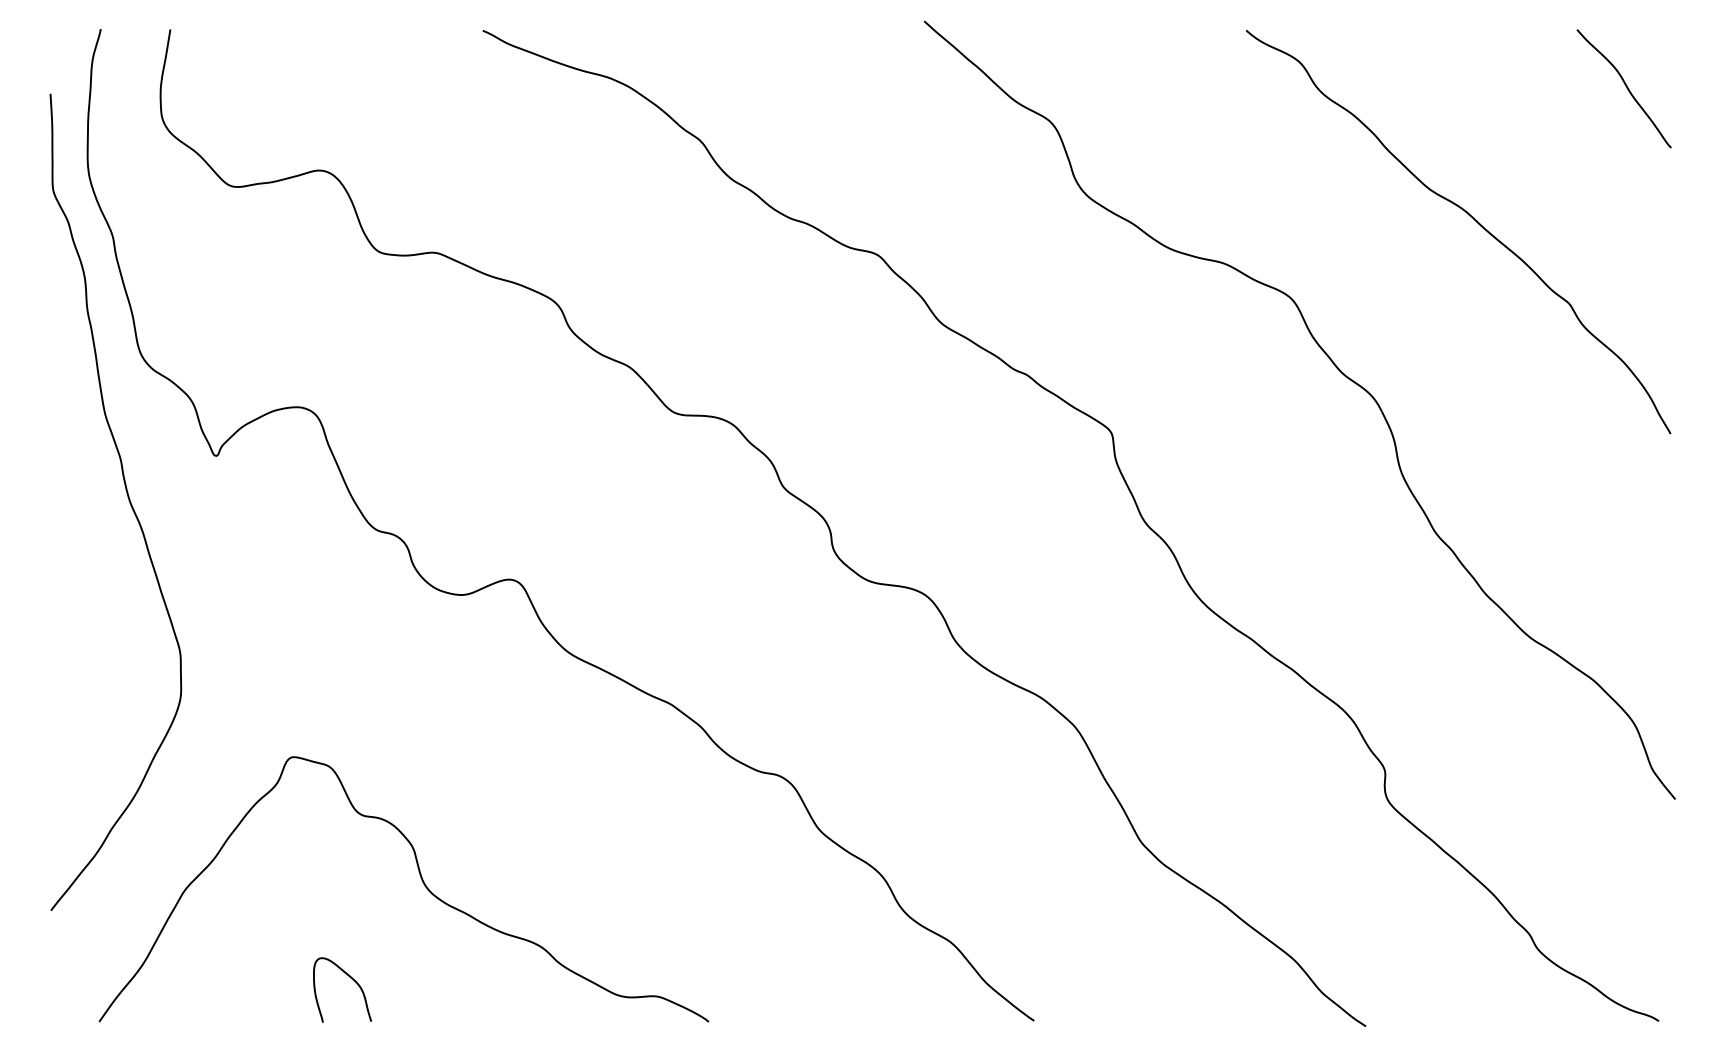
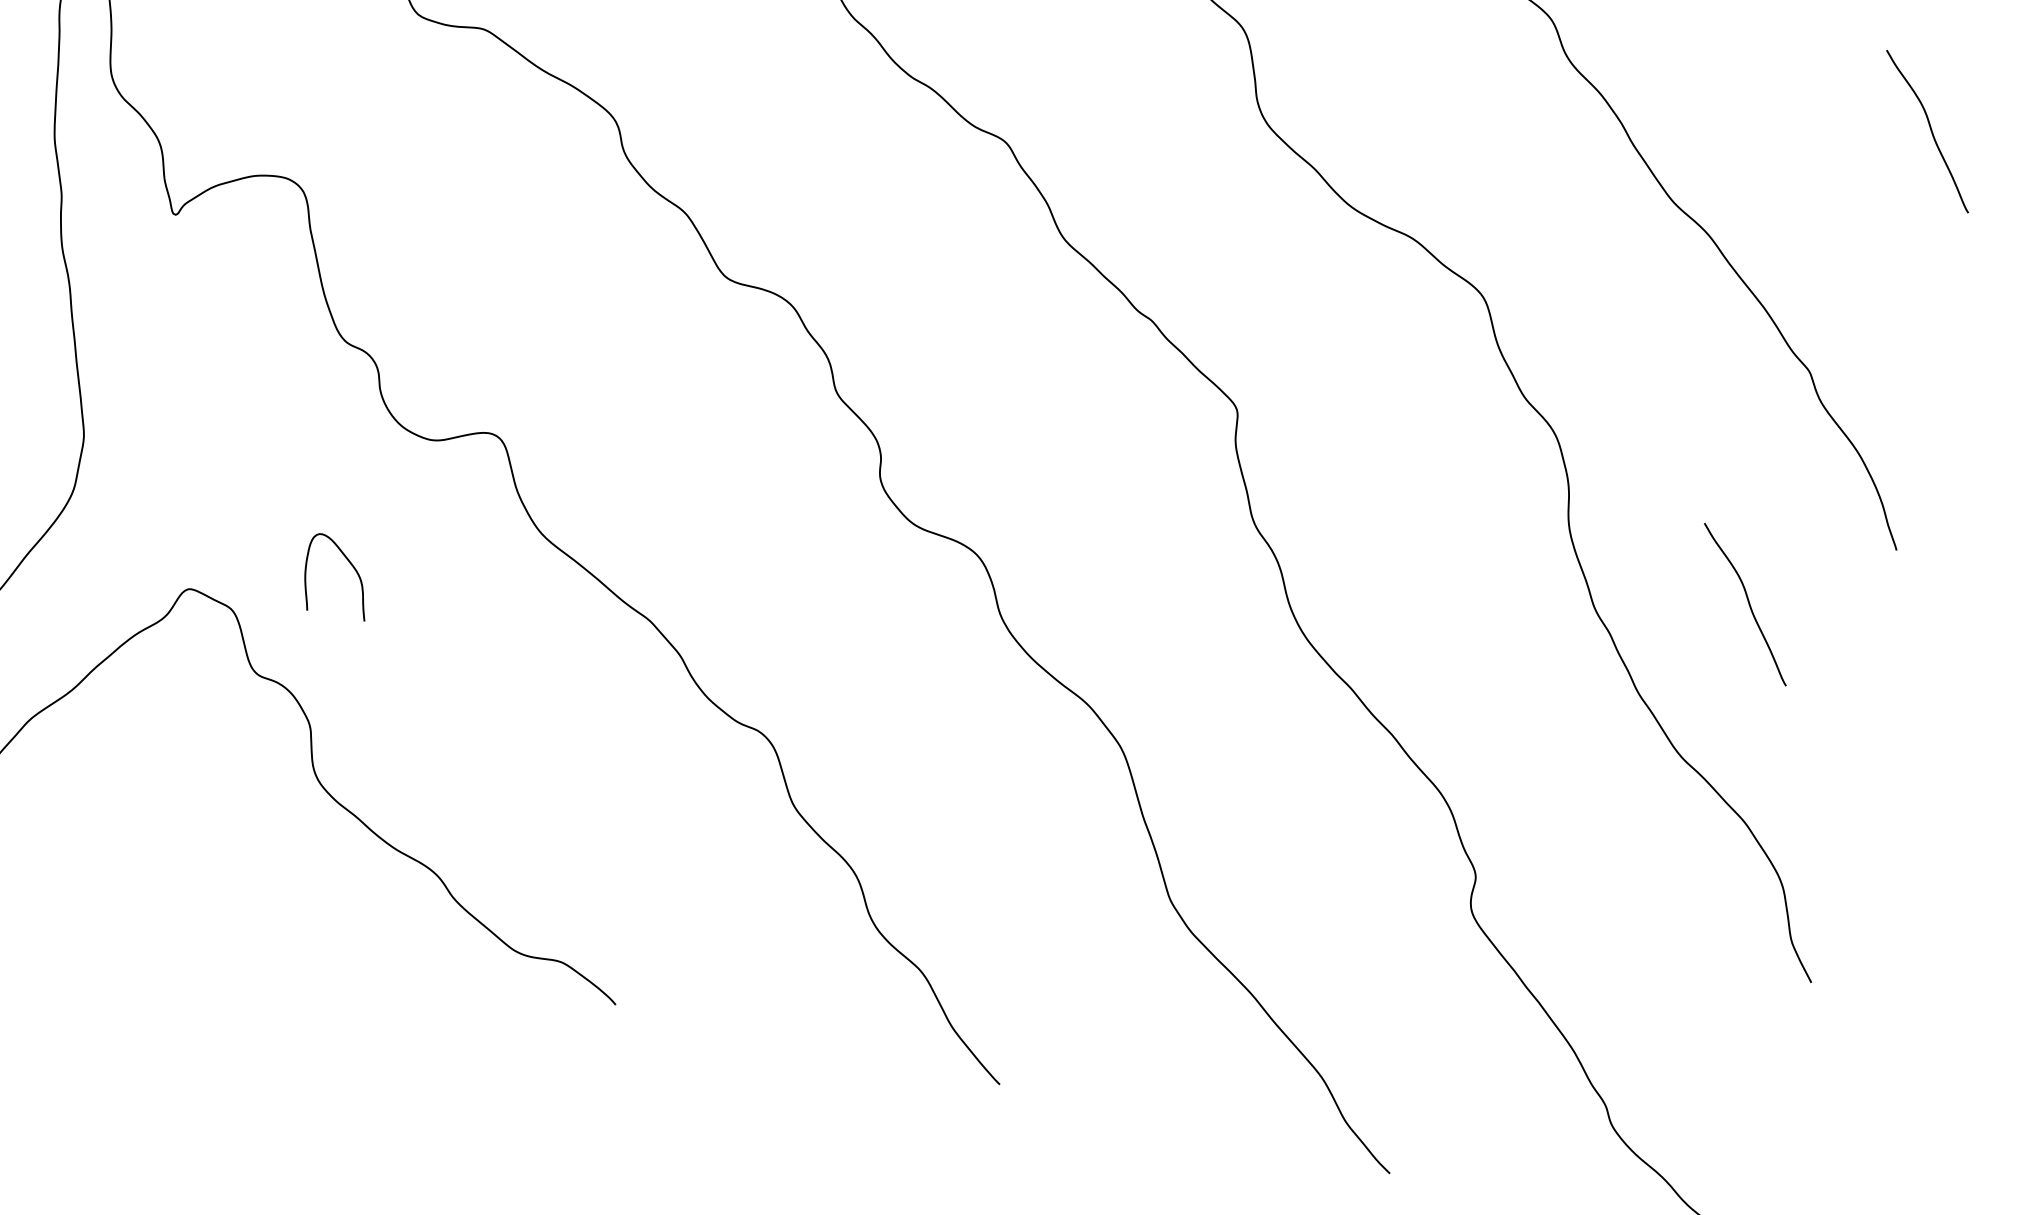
curve: (1558, 501) -> (1747, 602), added
curve: (351, 979) -> (351, 566), moved

